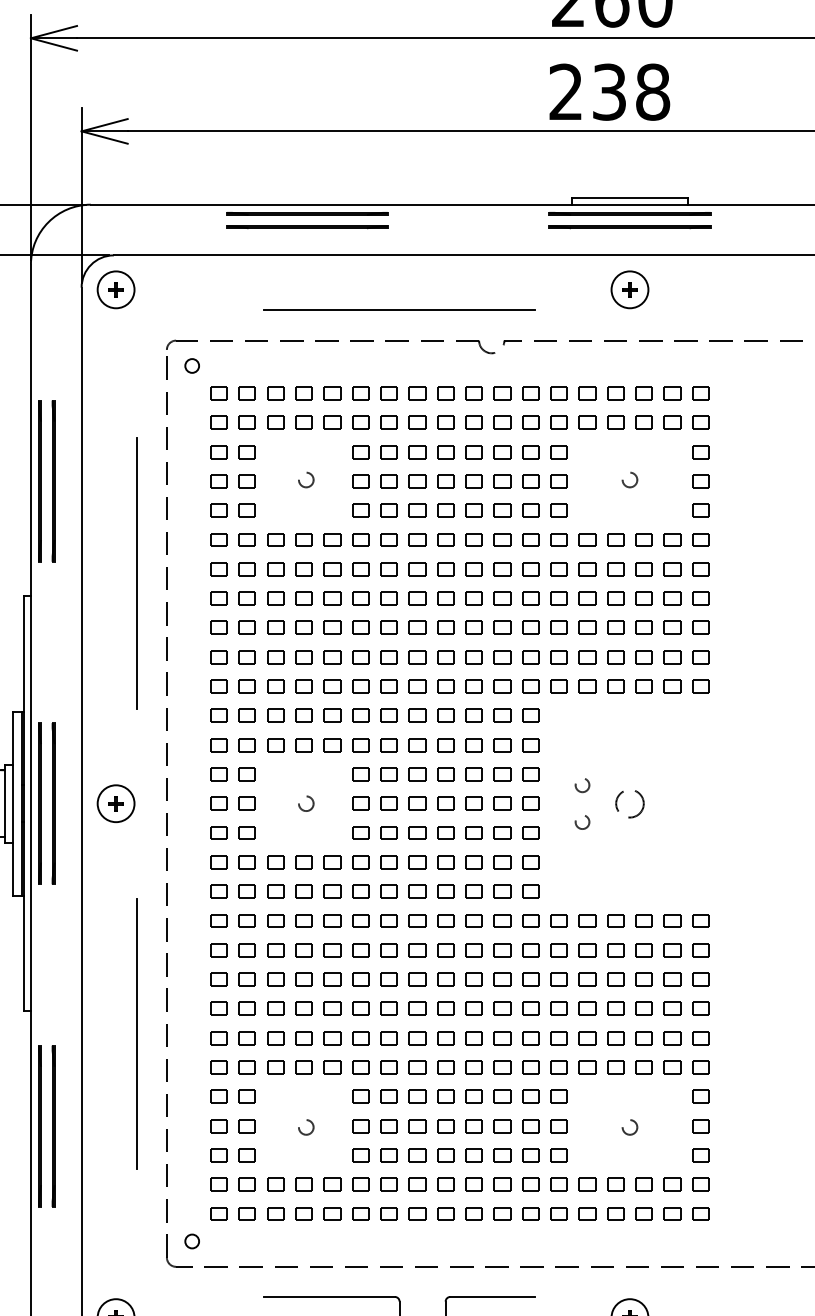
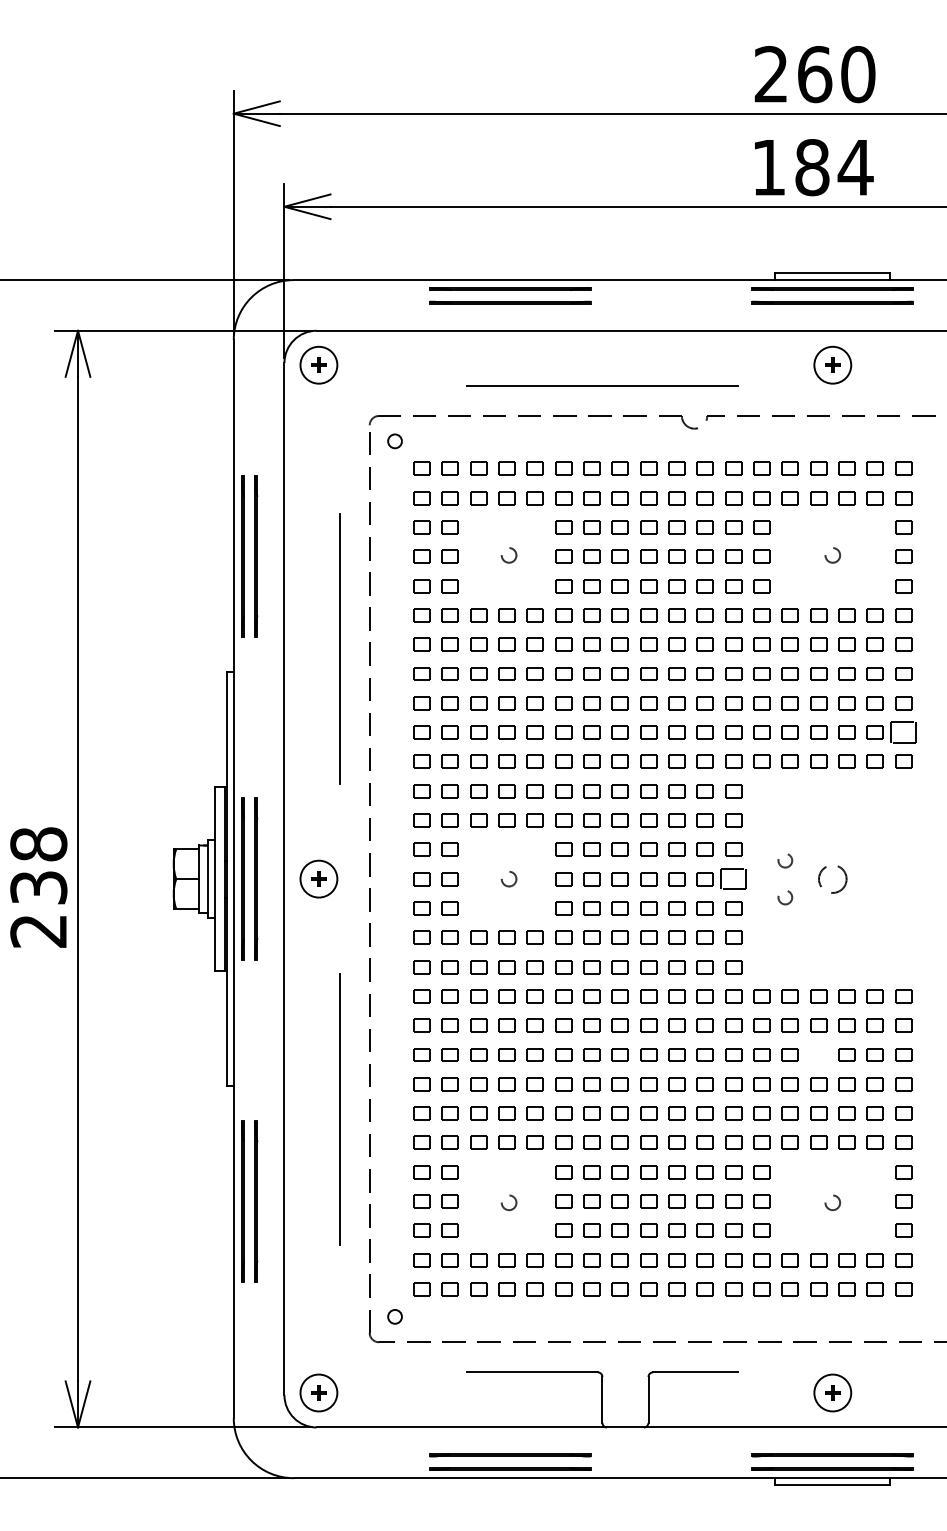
text: (609, 92) -> (812, 167), 238 -> 184
part: (700, 657) -> (903, 732), size x1.6
part: (530, 804) -> (733, 879), size x1.6
part: (615, 979) -> (818, 1054), removed

